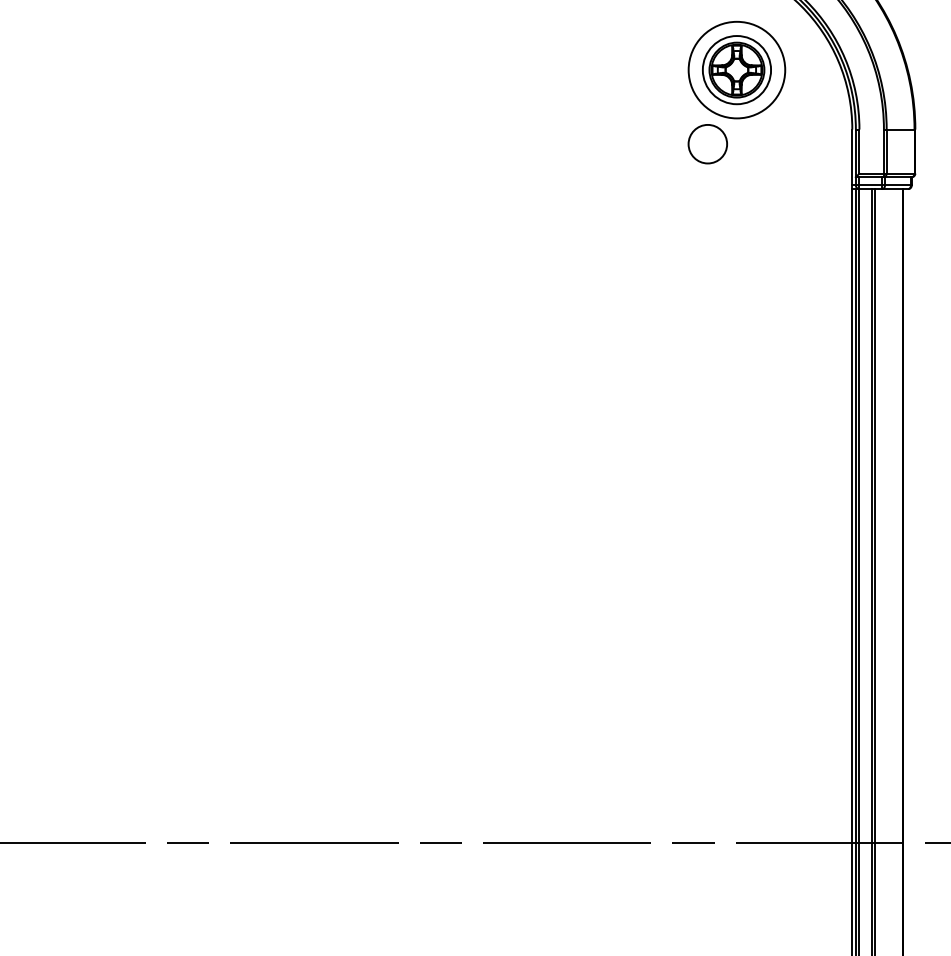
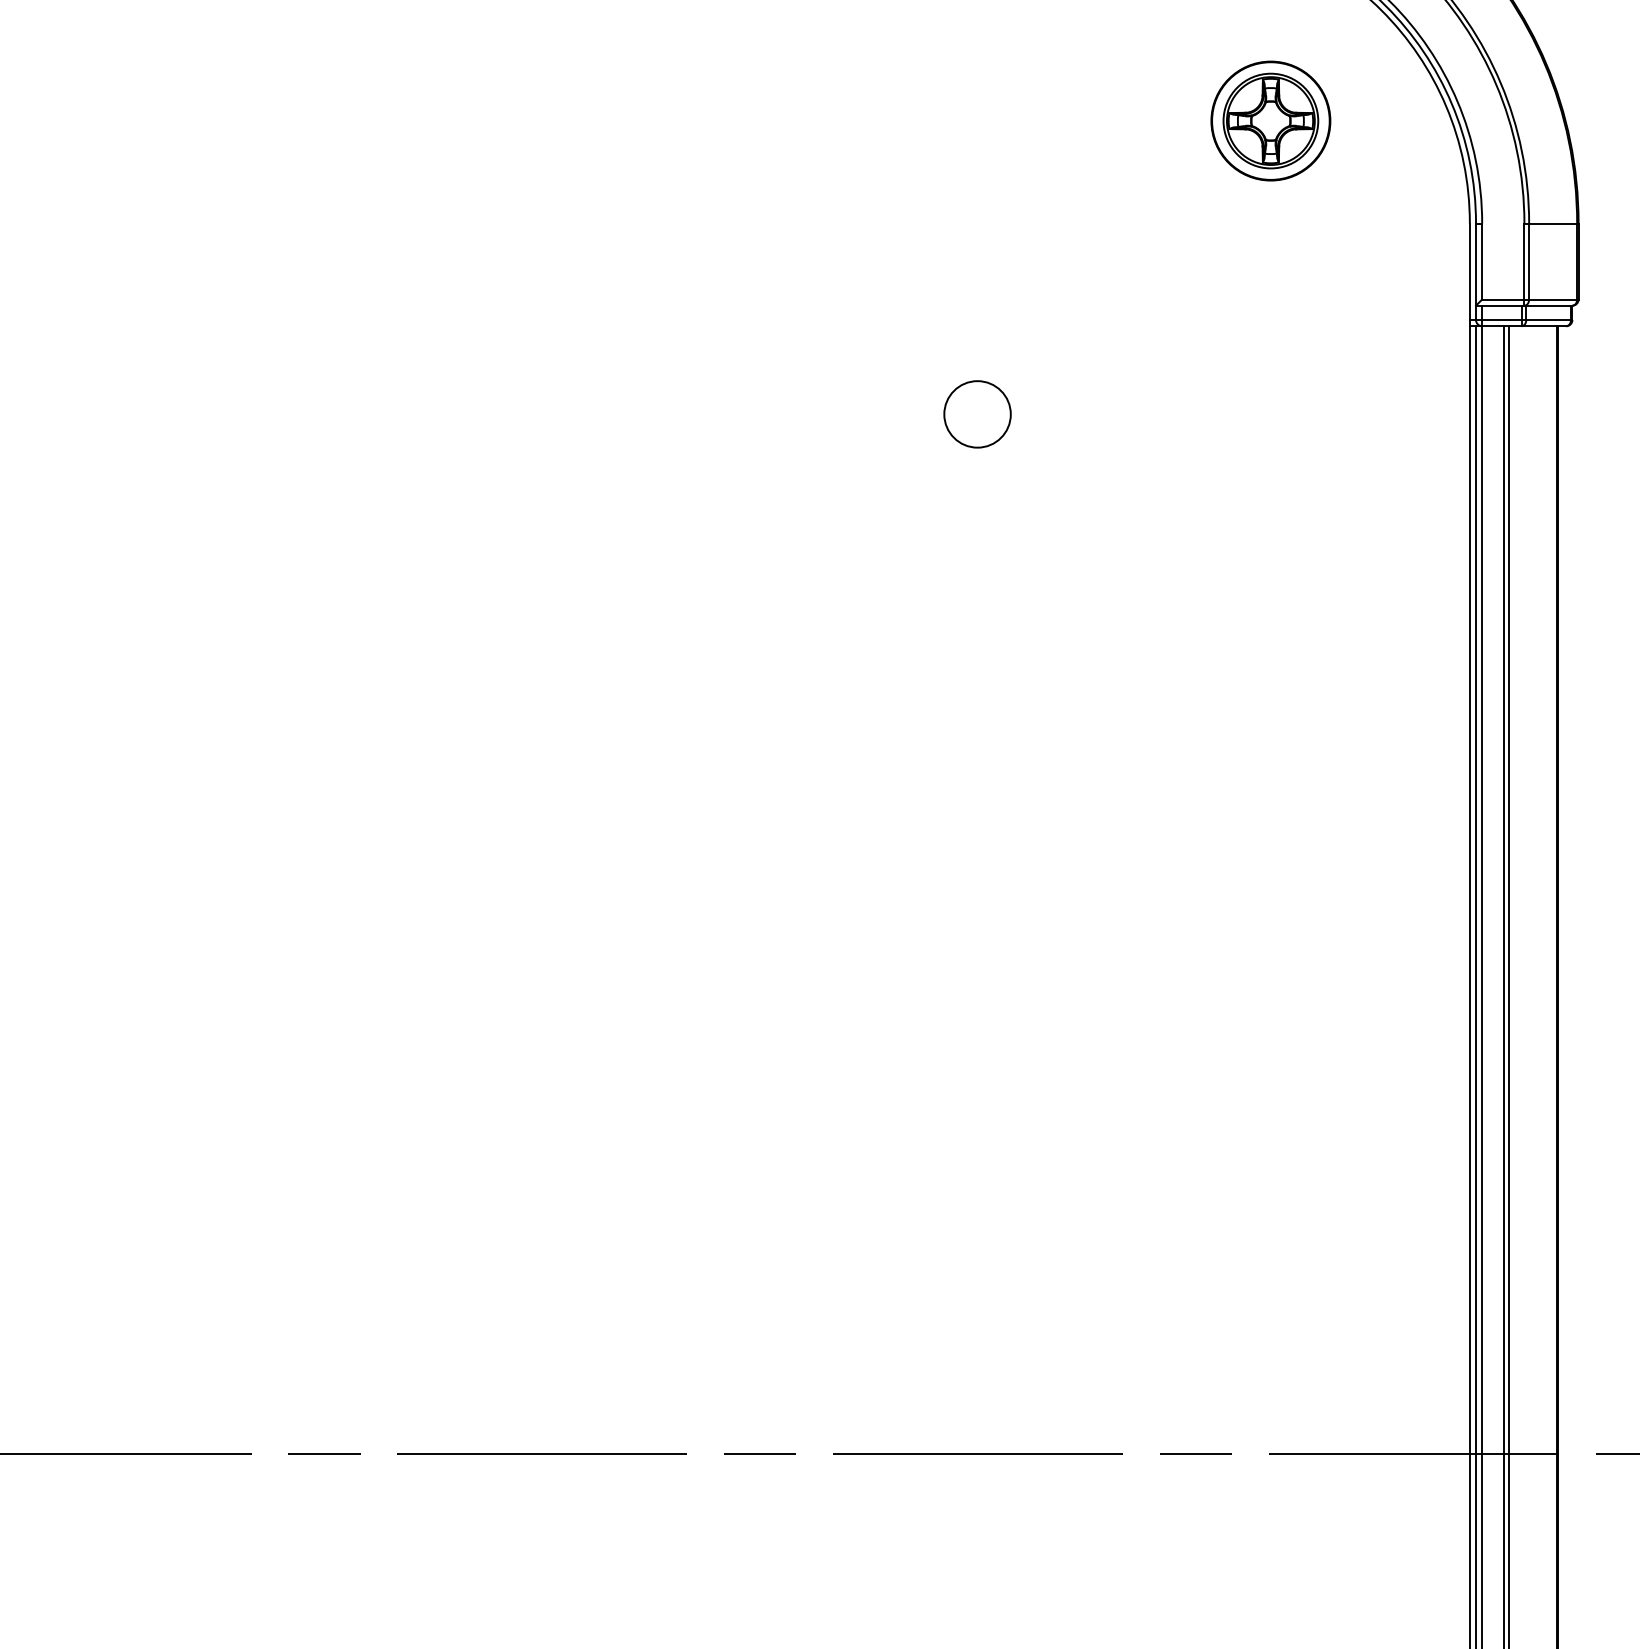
circle: (736, 69) -> (1270, 120), size x0.71
circle: (707, 144) -> (976, 414), moved

